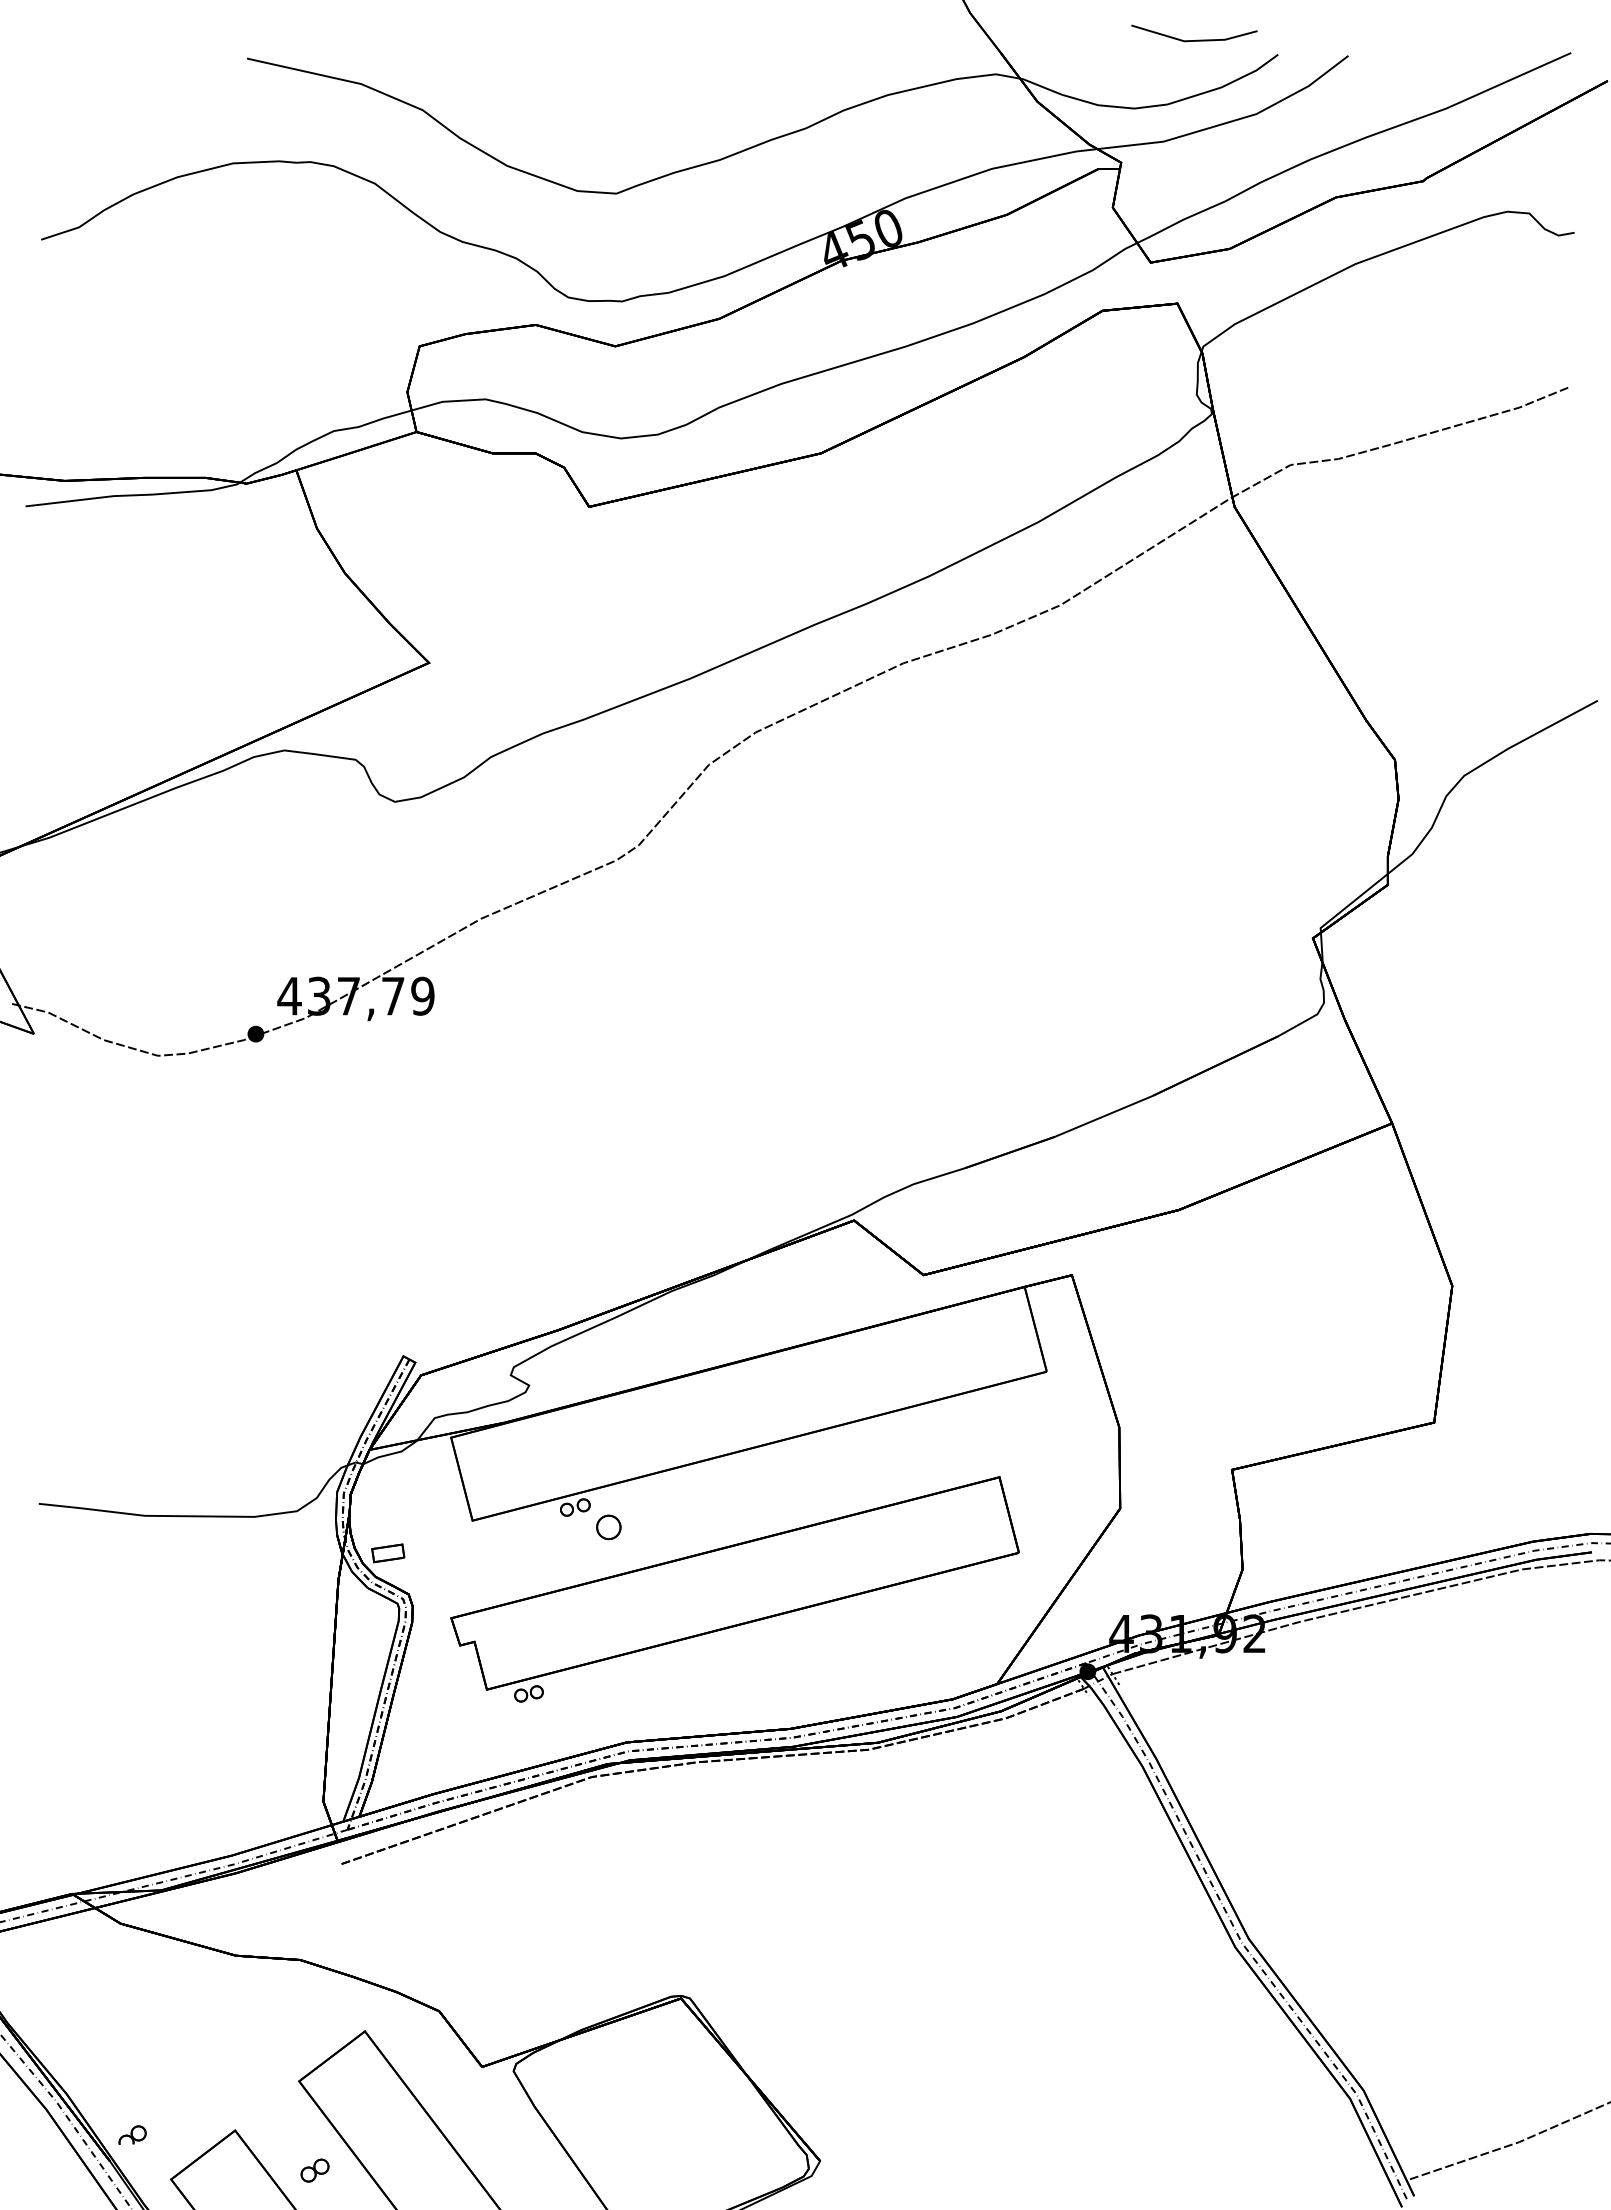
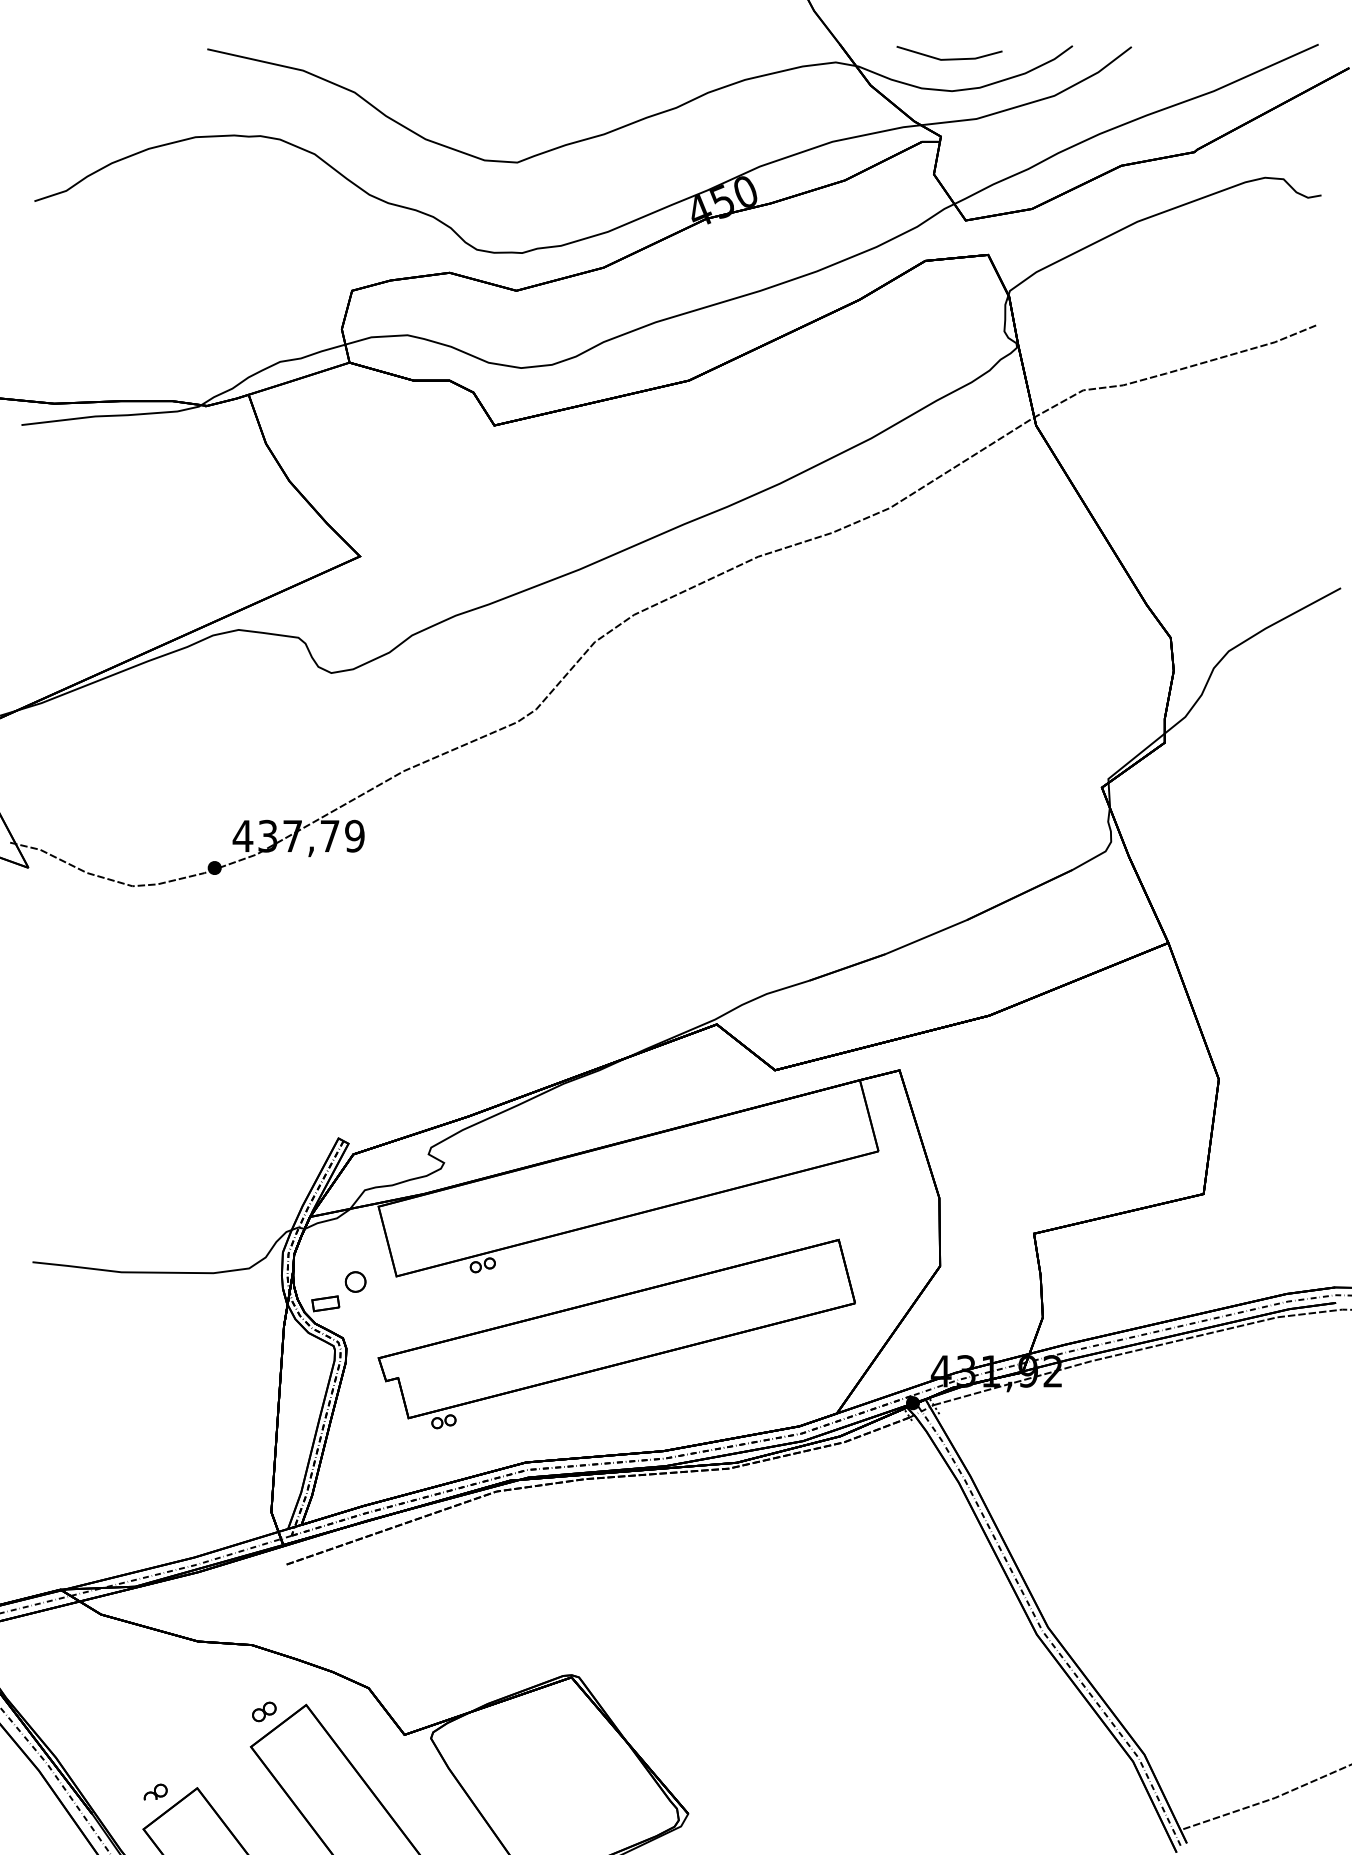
line: (1196, 39) -> (951, 58), moved
part: (608, 1527) -> (355, 1282), moved
part: (132, 2134) -> (155, 1791), moved
part: (314, 2170) -> (263, 1711), moved

